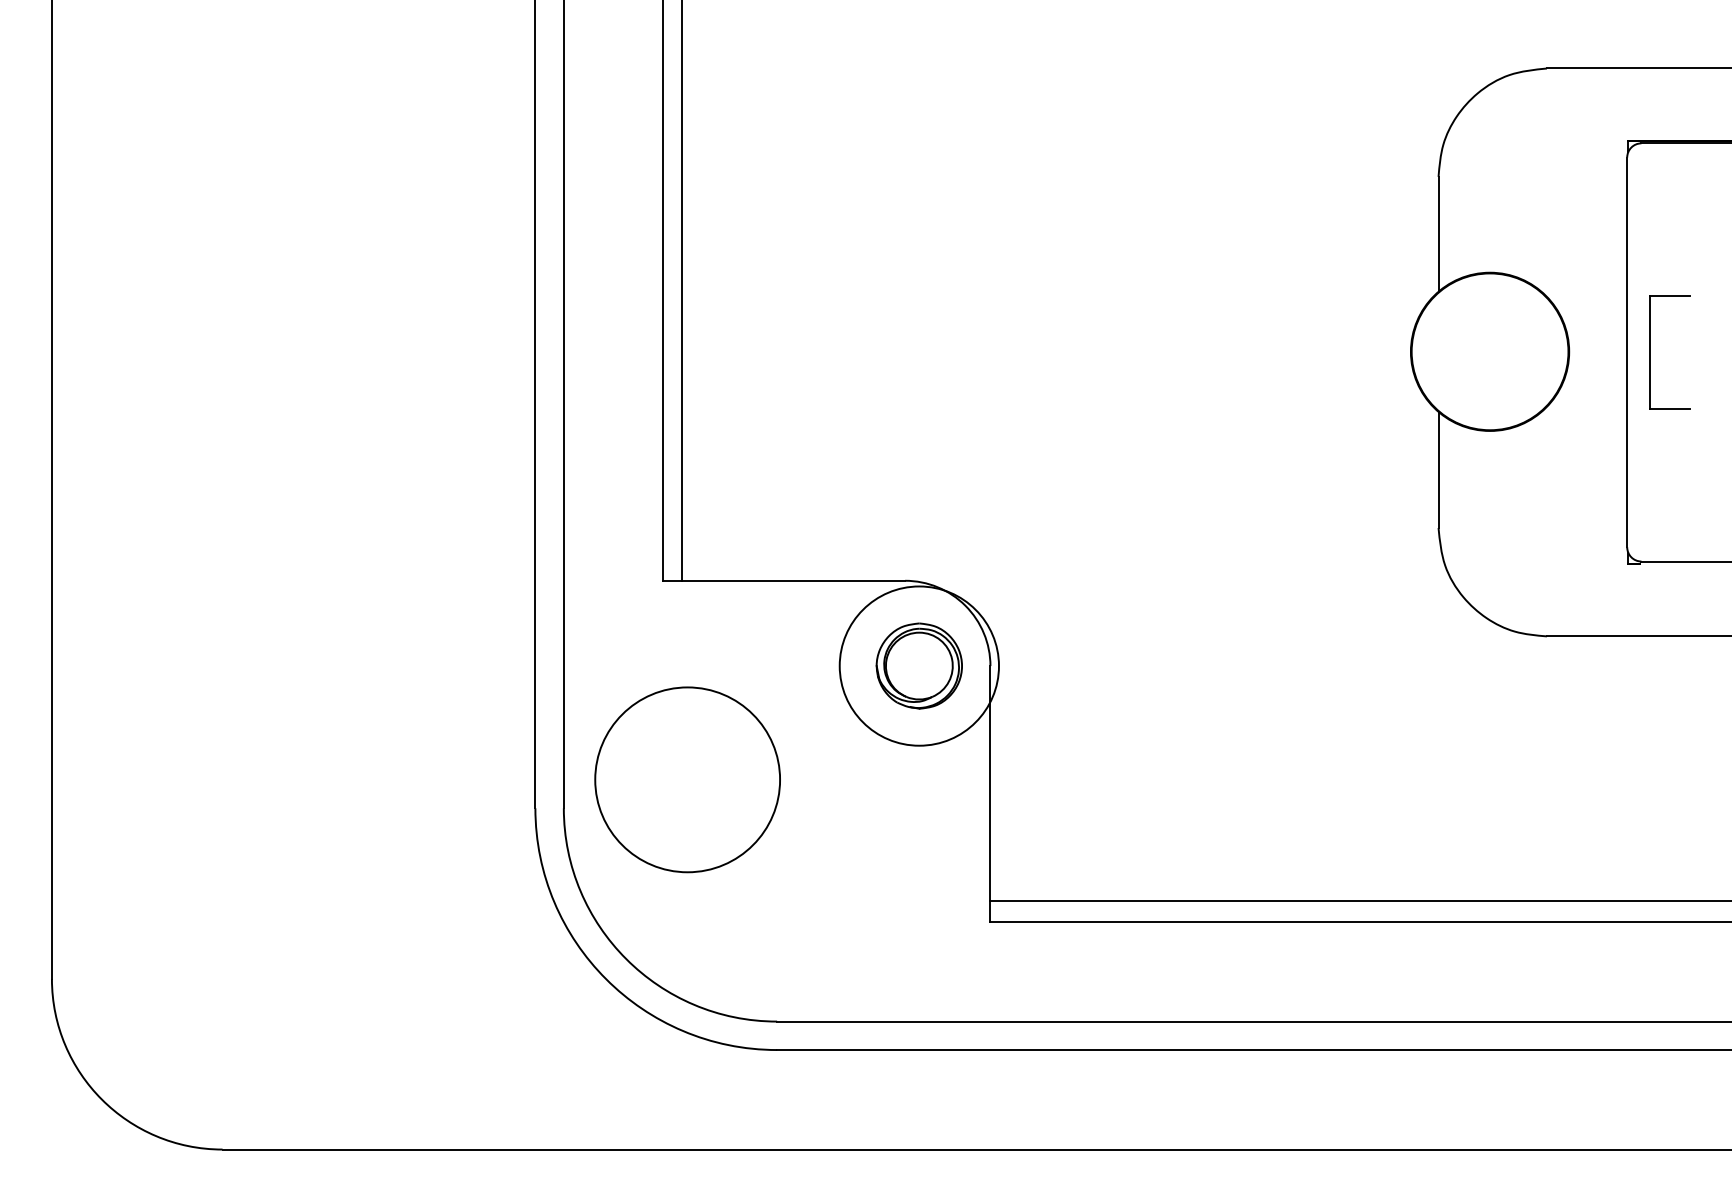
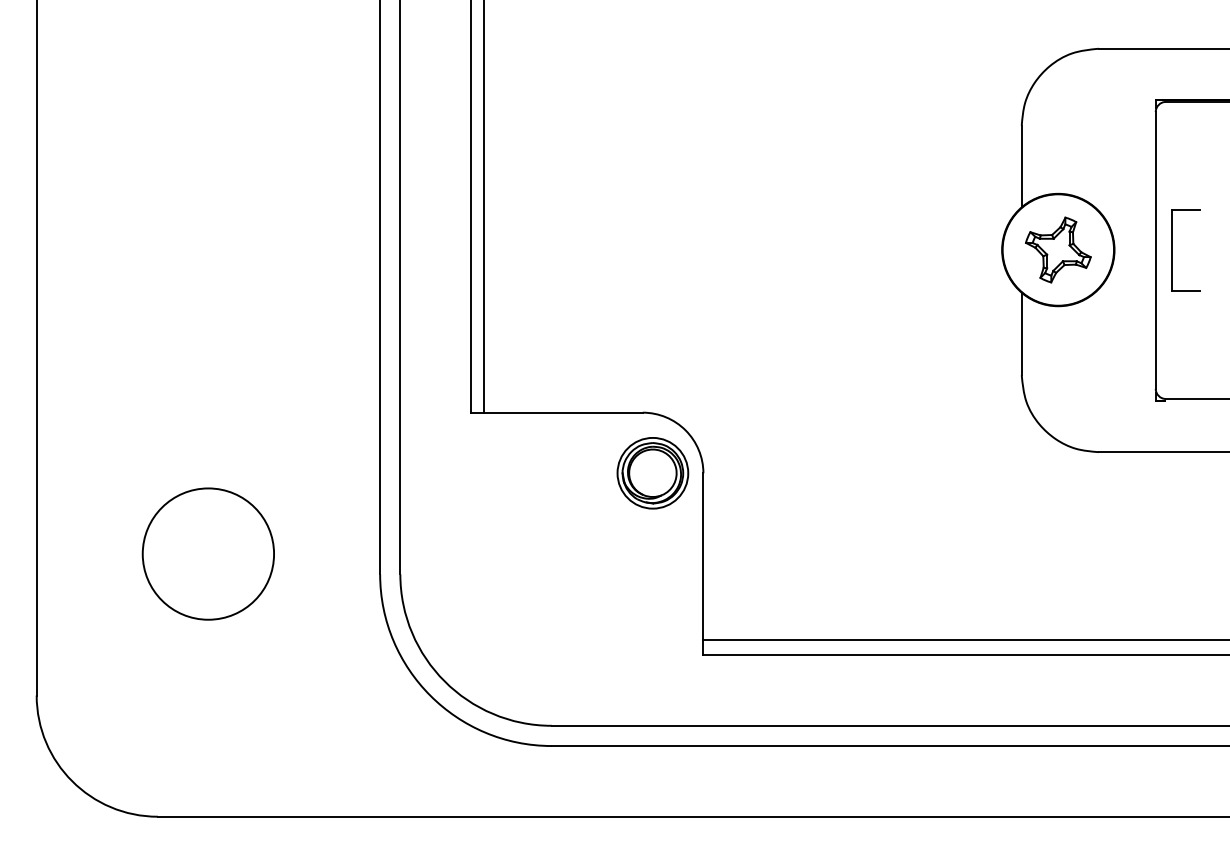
part: (1489, 351) -> (1057, 249), added
circle: (919, 665) -> (653, 472), size x0.62
circle: (687, 779) -> (208, 553), moved

